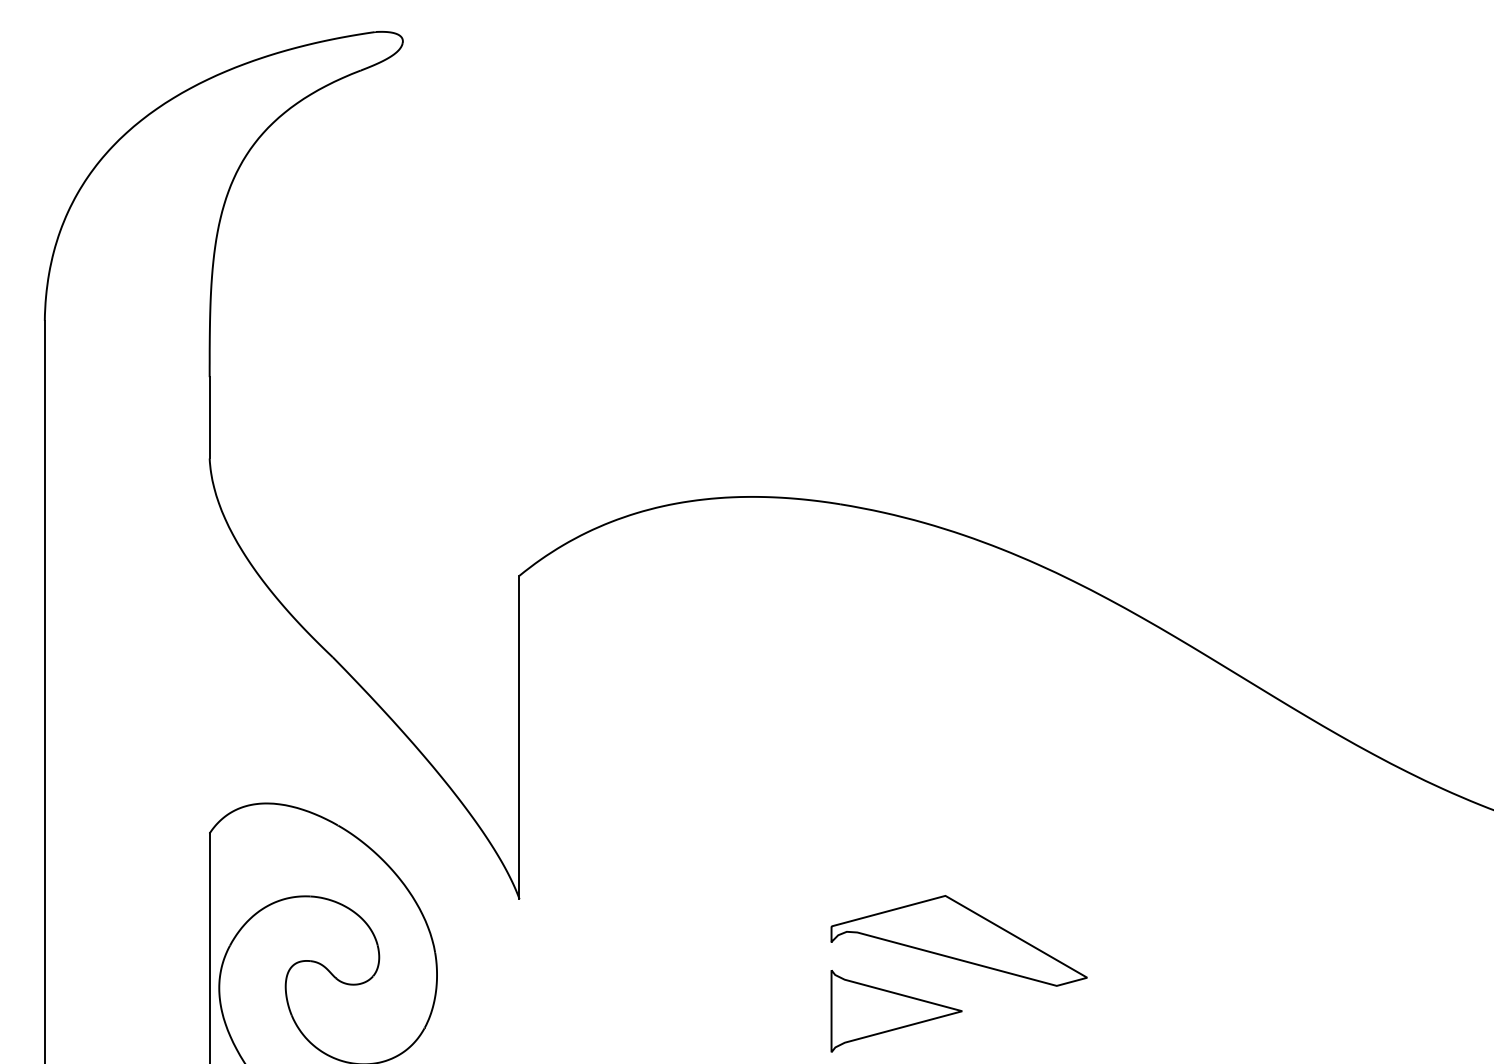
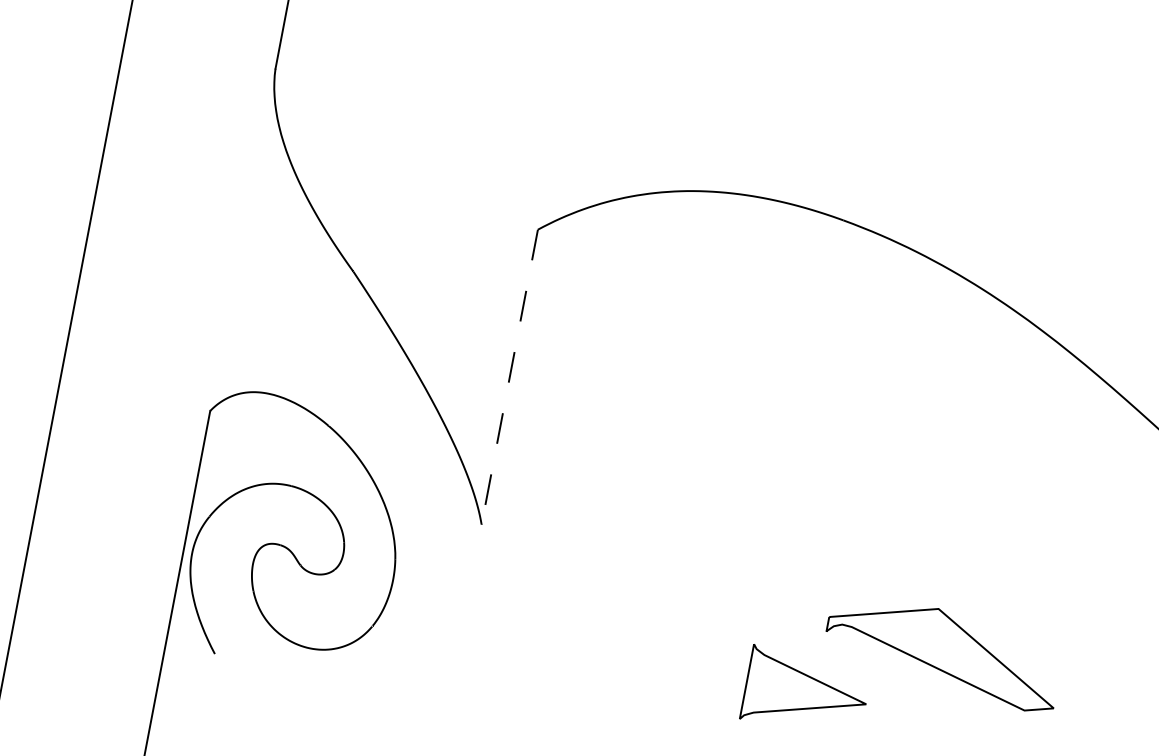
line: (519, 737) -> (509, 377), solid -> dashed
part: (958, 940) -> (942, 651), moved

